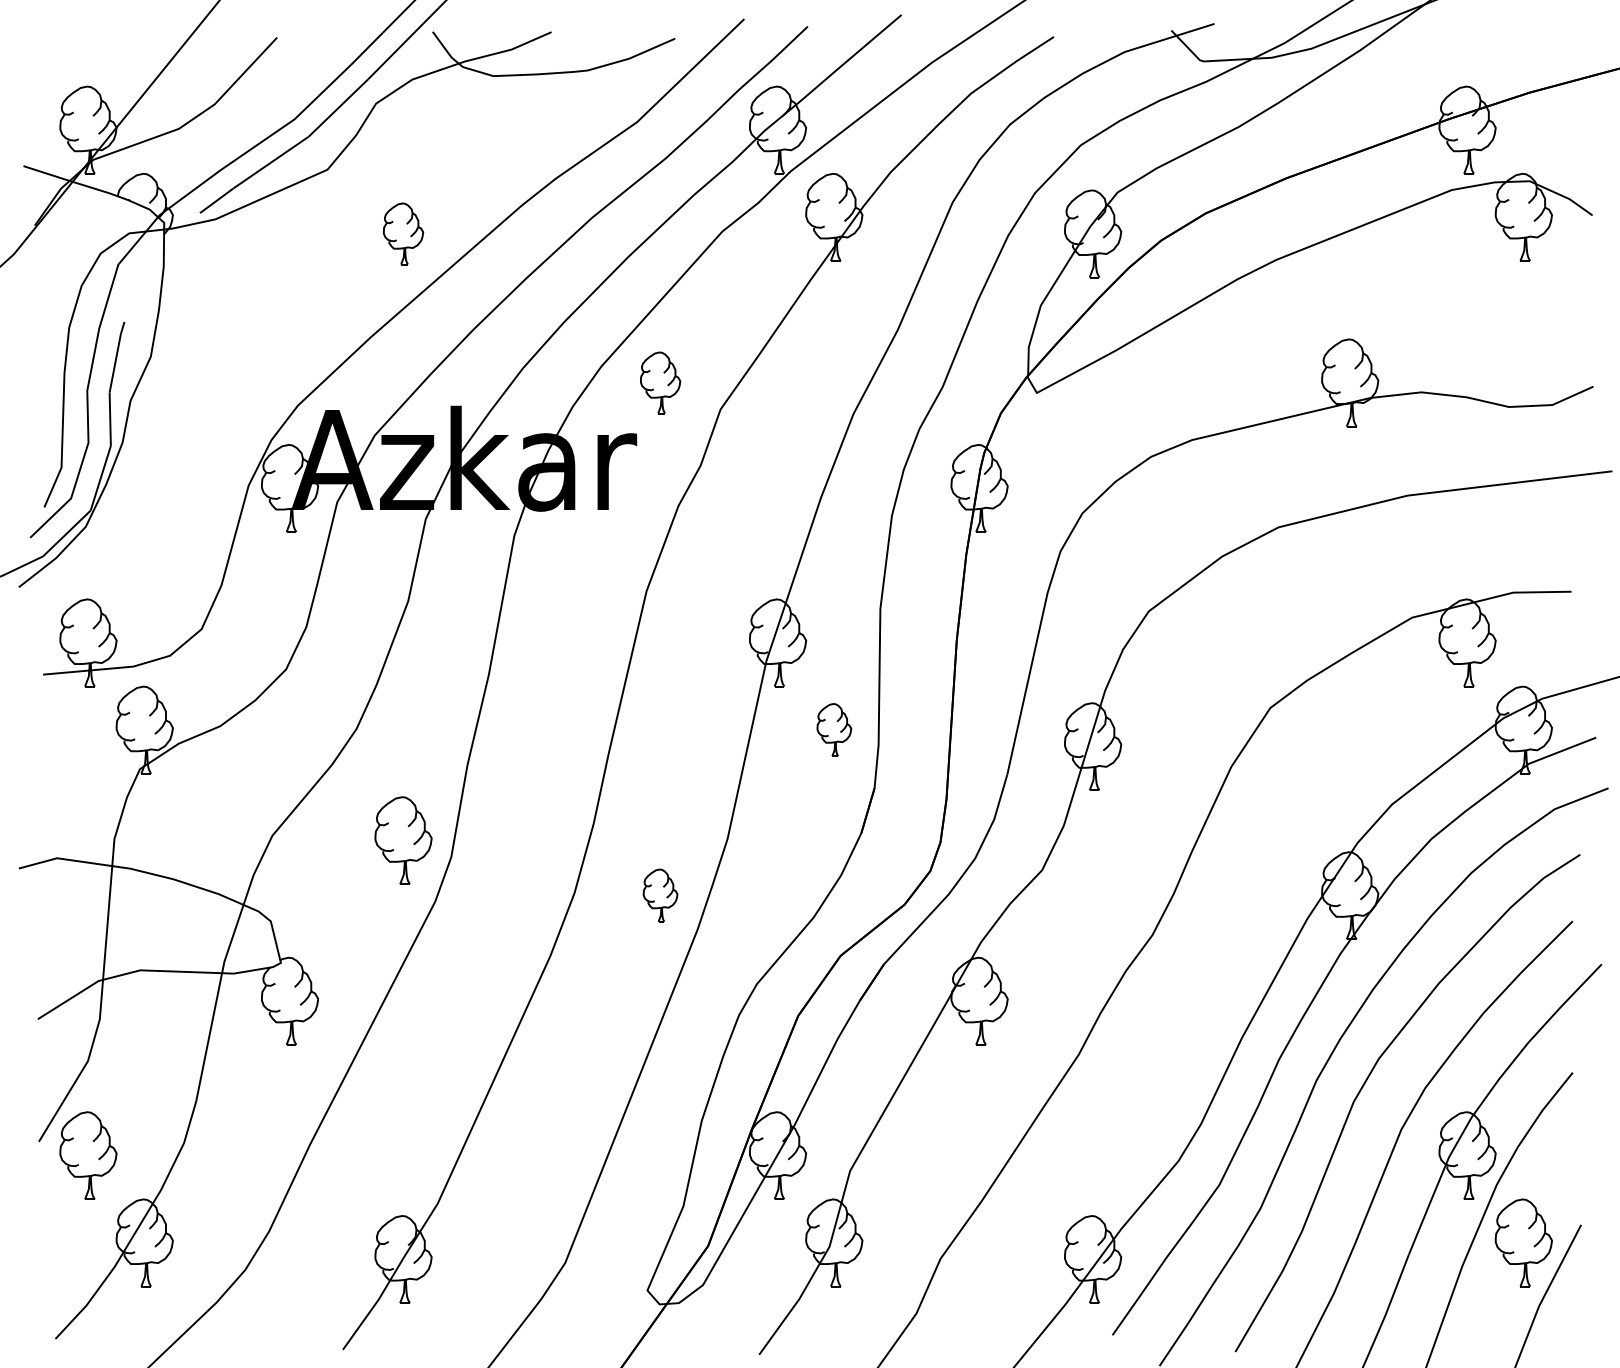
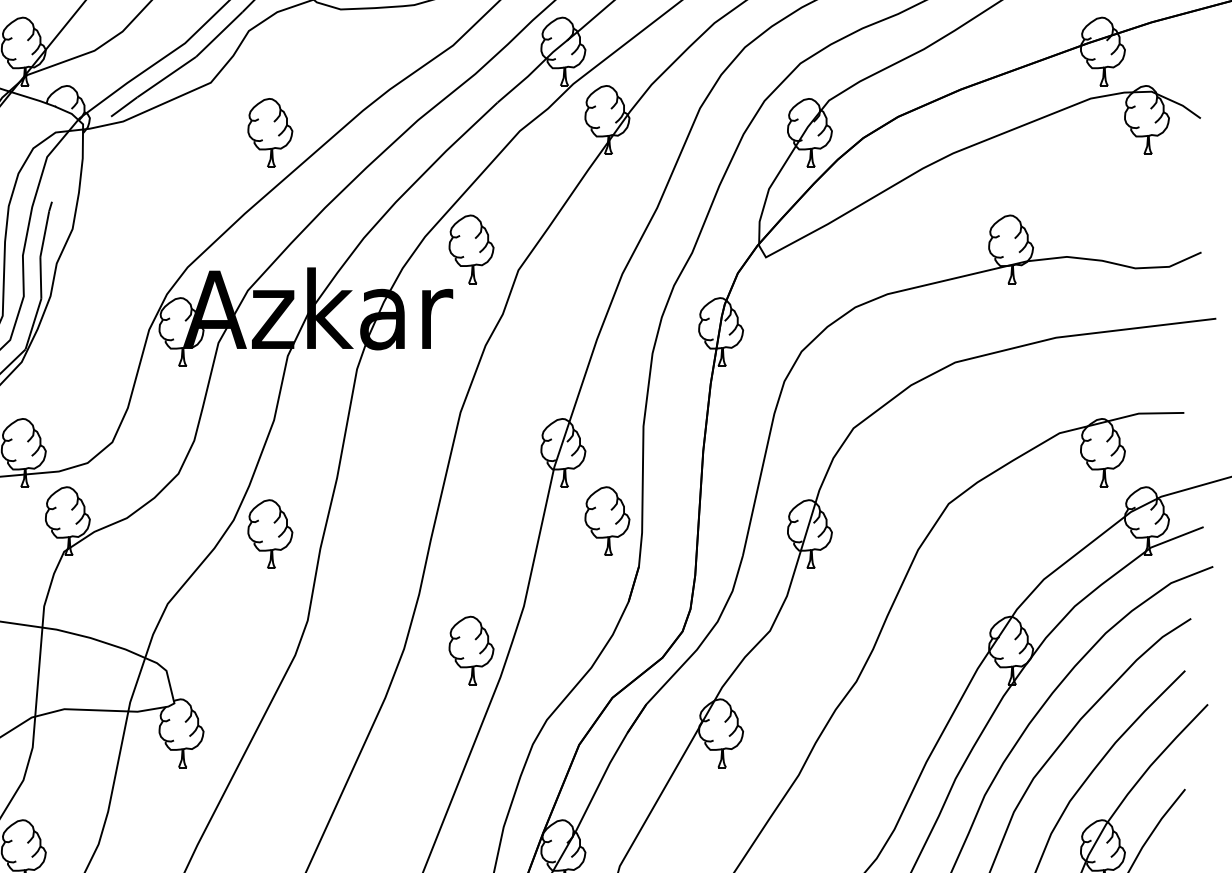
part: (403, 233) -> (270, 132), size x1.43
part: (660, 382) -> (471, 249), size x1.43
part: (834, 729) -> (607, 520), size x1.67
part: (403, 840) -> (270, 534), moved
part: (660, 895) -> (471, 650), size x1.67

